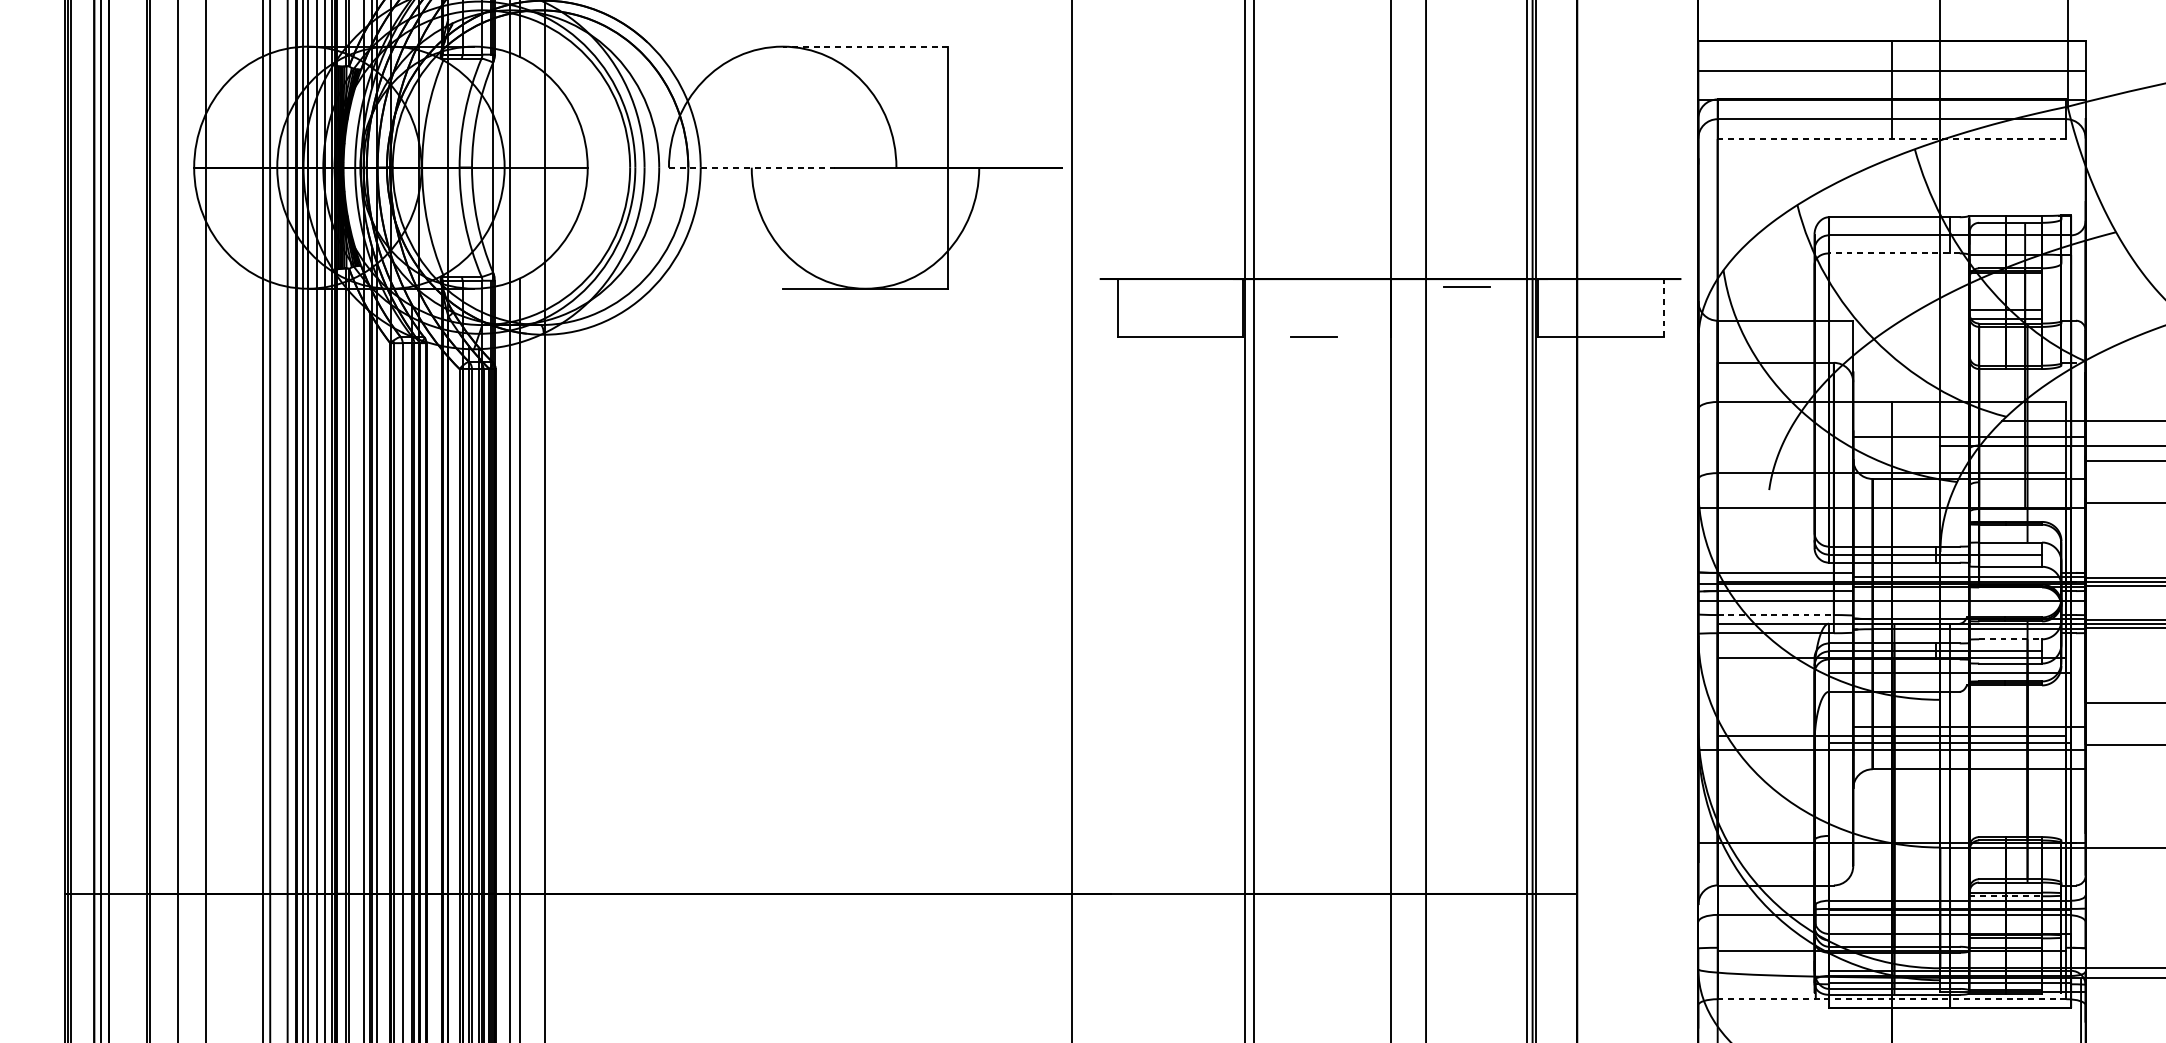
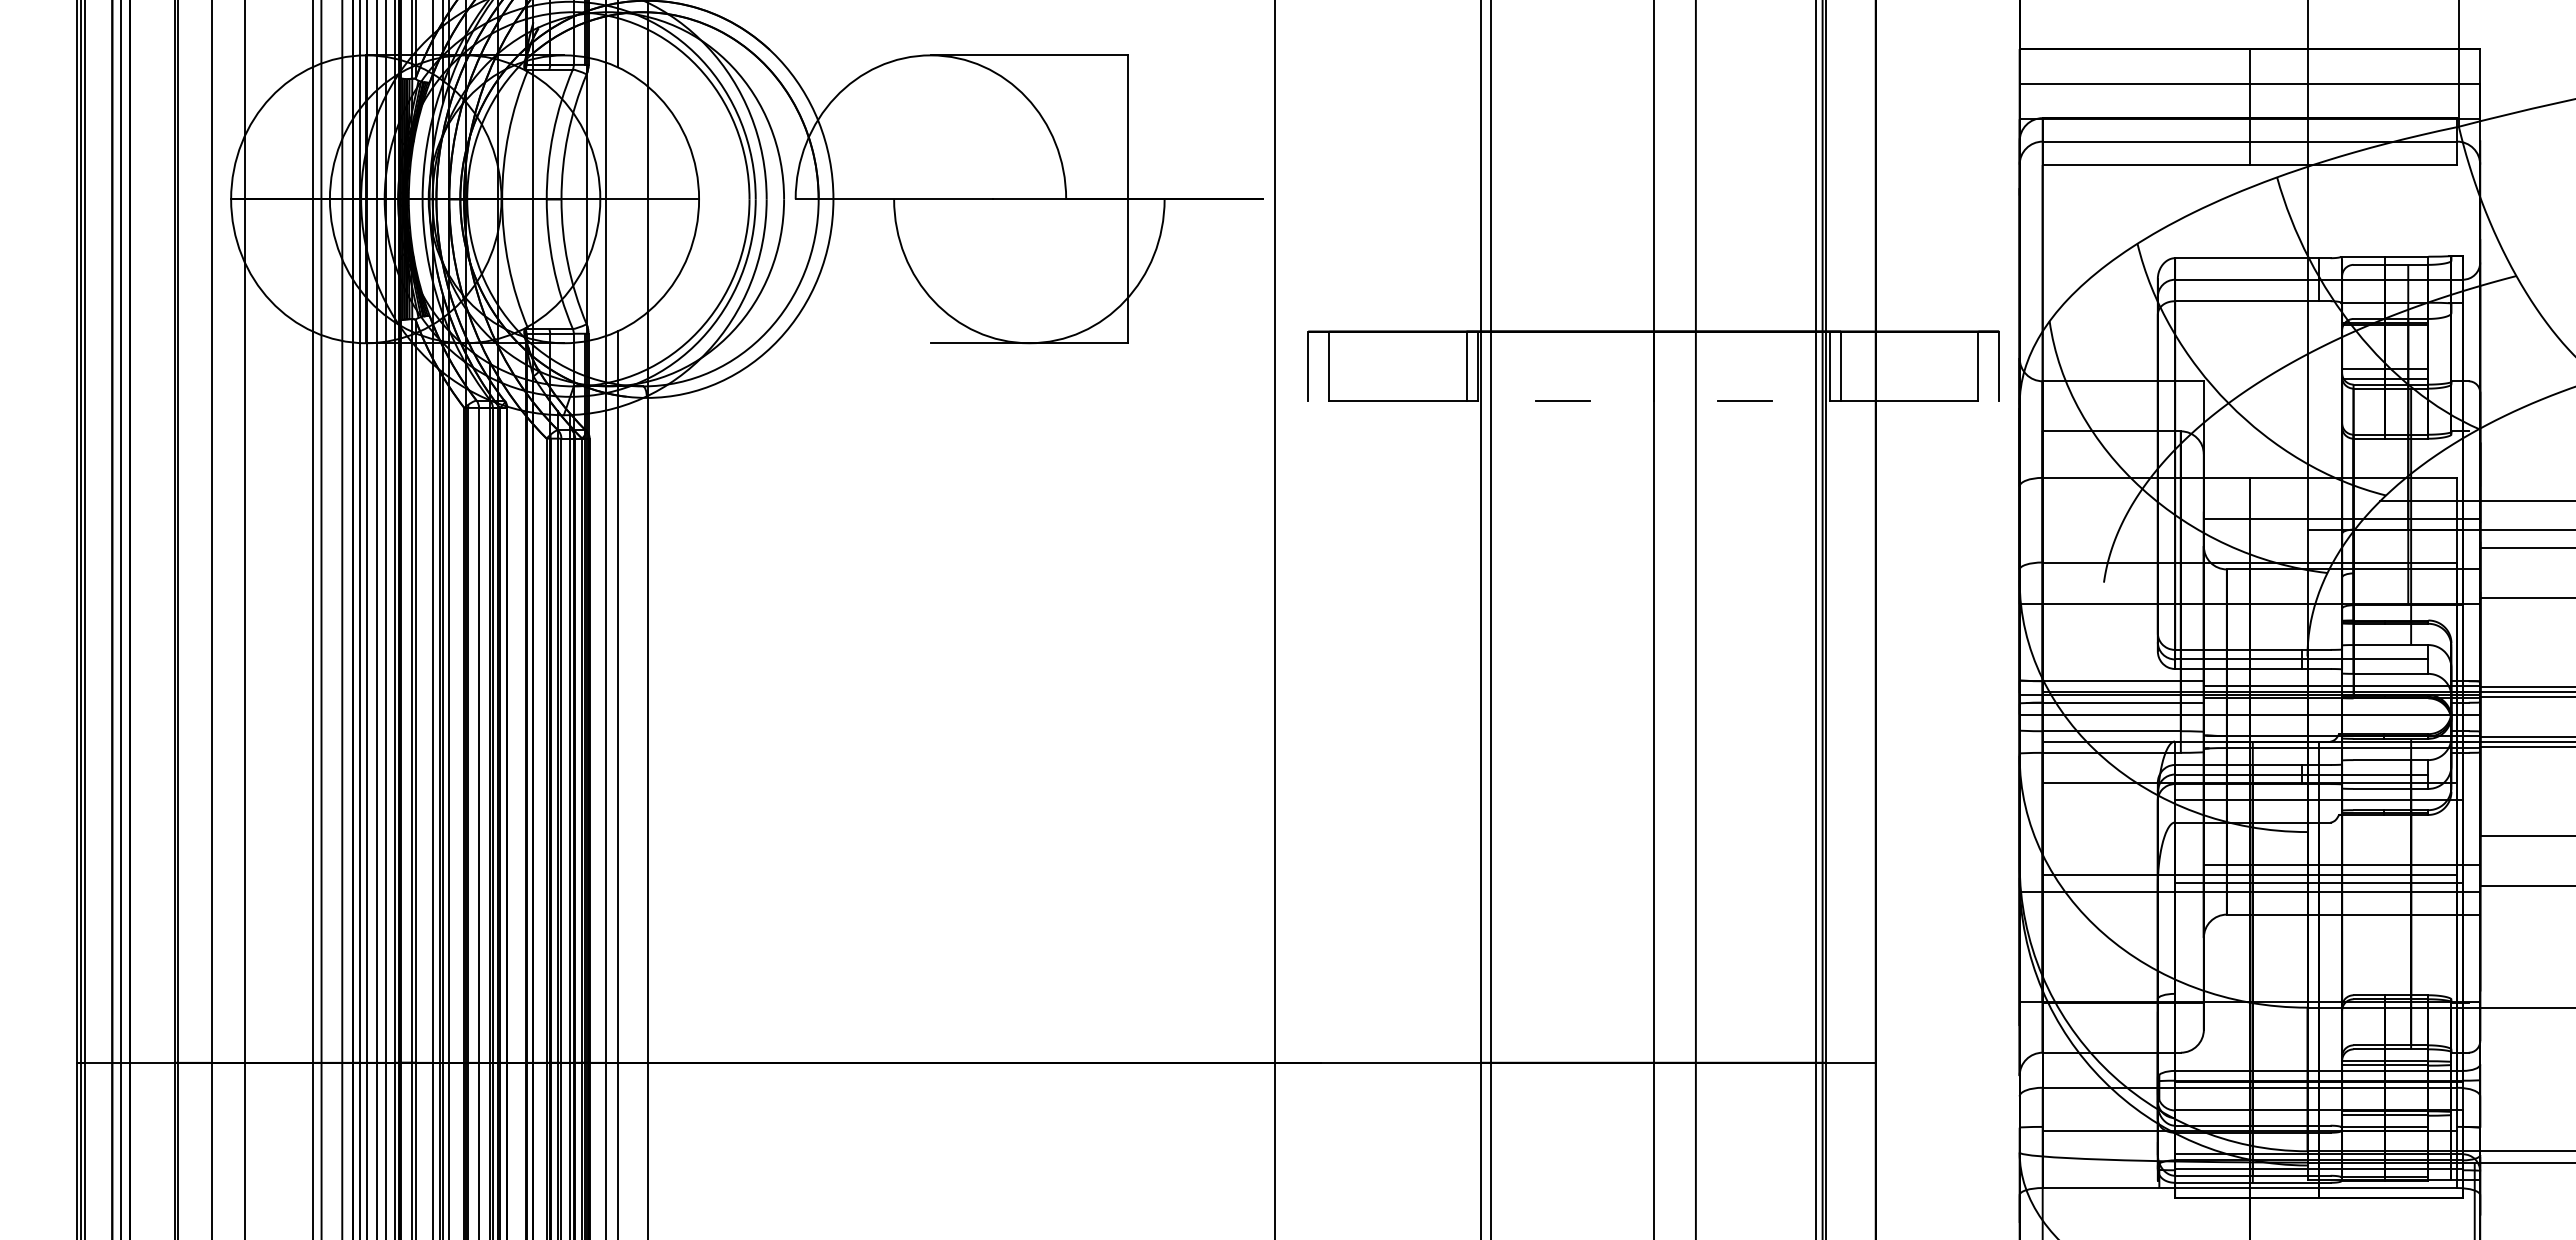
line: (864, 46) -> (1028, 55), dashed -> solid
line: (1891, 139) -> (2249, 165), dashed -> solid
line: (752, 167) -> (894, 199), dashed -> solid
line: (1894, 253) -> (2252, 301), dashed -> solid
line: (1466, 286) -> (1744, 400), moved
line: (1100, 307) -> (1308, 365), added
line: (1233, 307) -> (1466, 365), added
line: (1547, 307) -> (1840, 365), added
line: (1681, 307) -> (1999, 365), added
line: (1663, 308) -> (1978, 366), dashed -> solid
line: (1776, 615) -> (2112, 731), dashed -> solid
line: (2011, 639) -> (2391, 760), dashed -> solid
line: (2005, 896) -> (2385, 1065), dashed -> solid
line: (1891, 999) -> (2249, 1188), dashed -> solid

